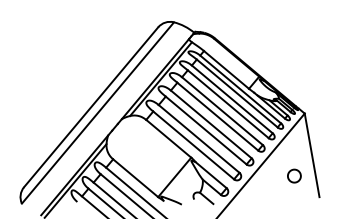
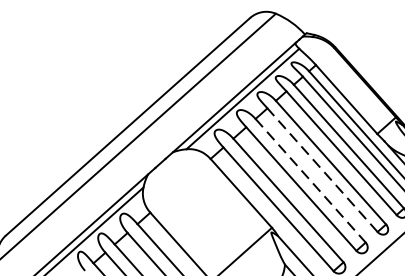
line: (217, 116) -> (322, 169), solid -> dashed
line: (211, 124) -> (310, 180), solid -> dashed

